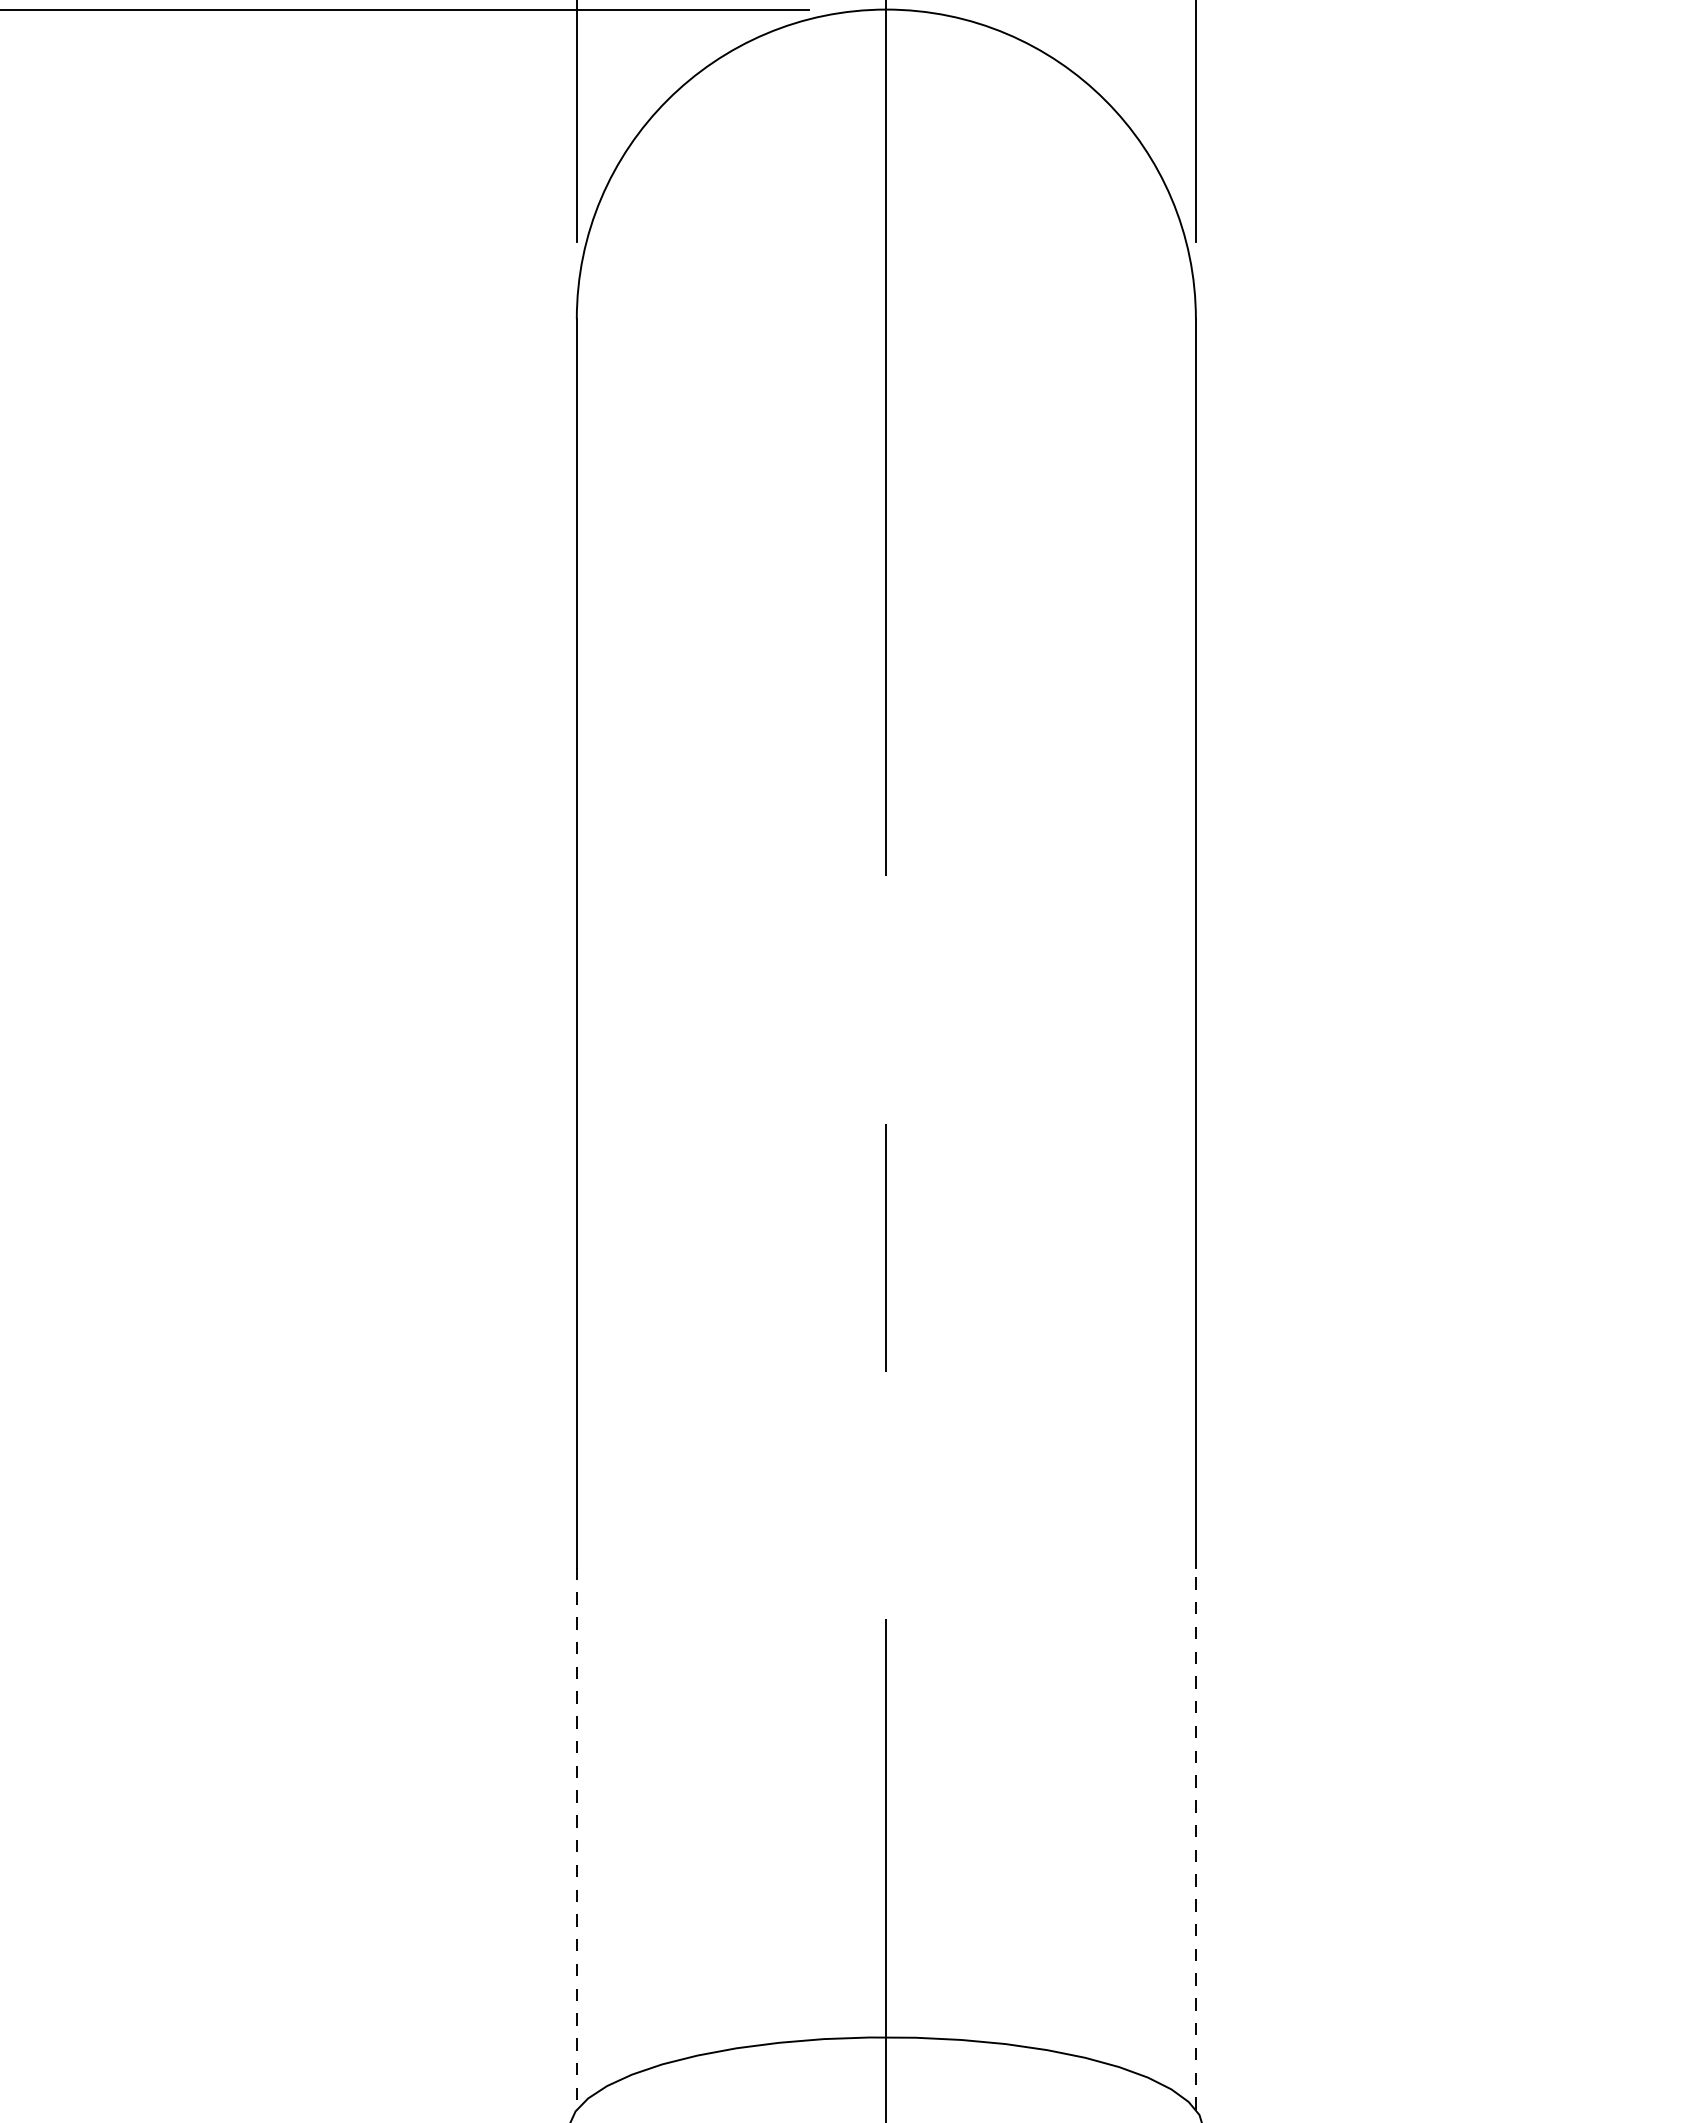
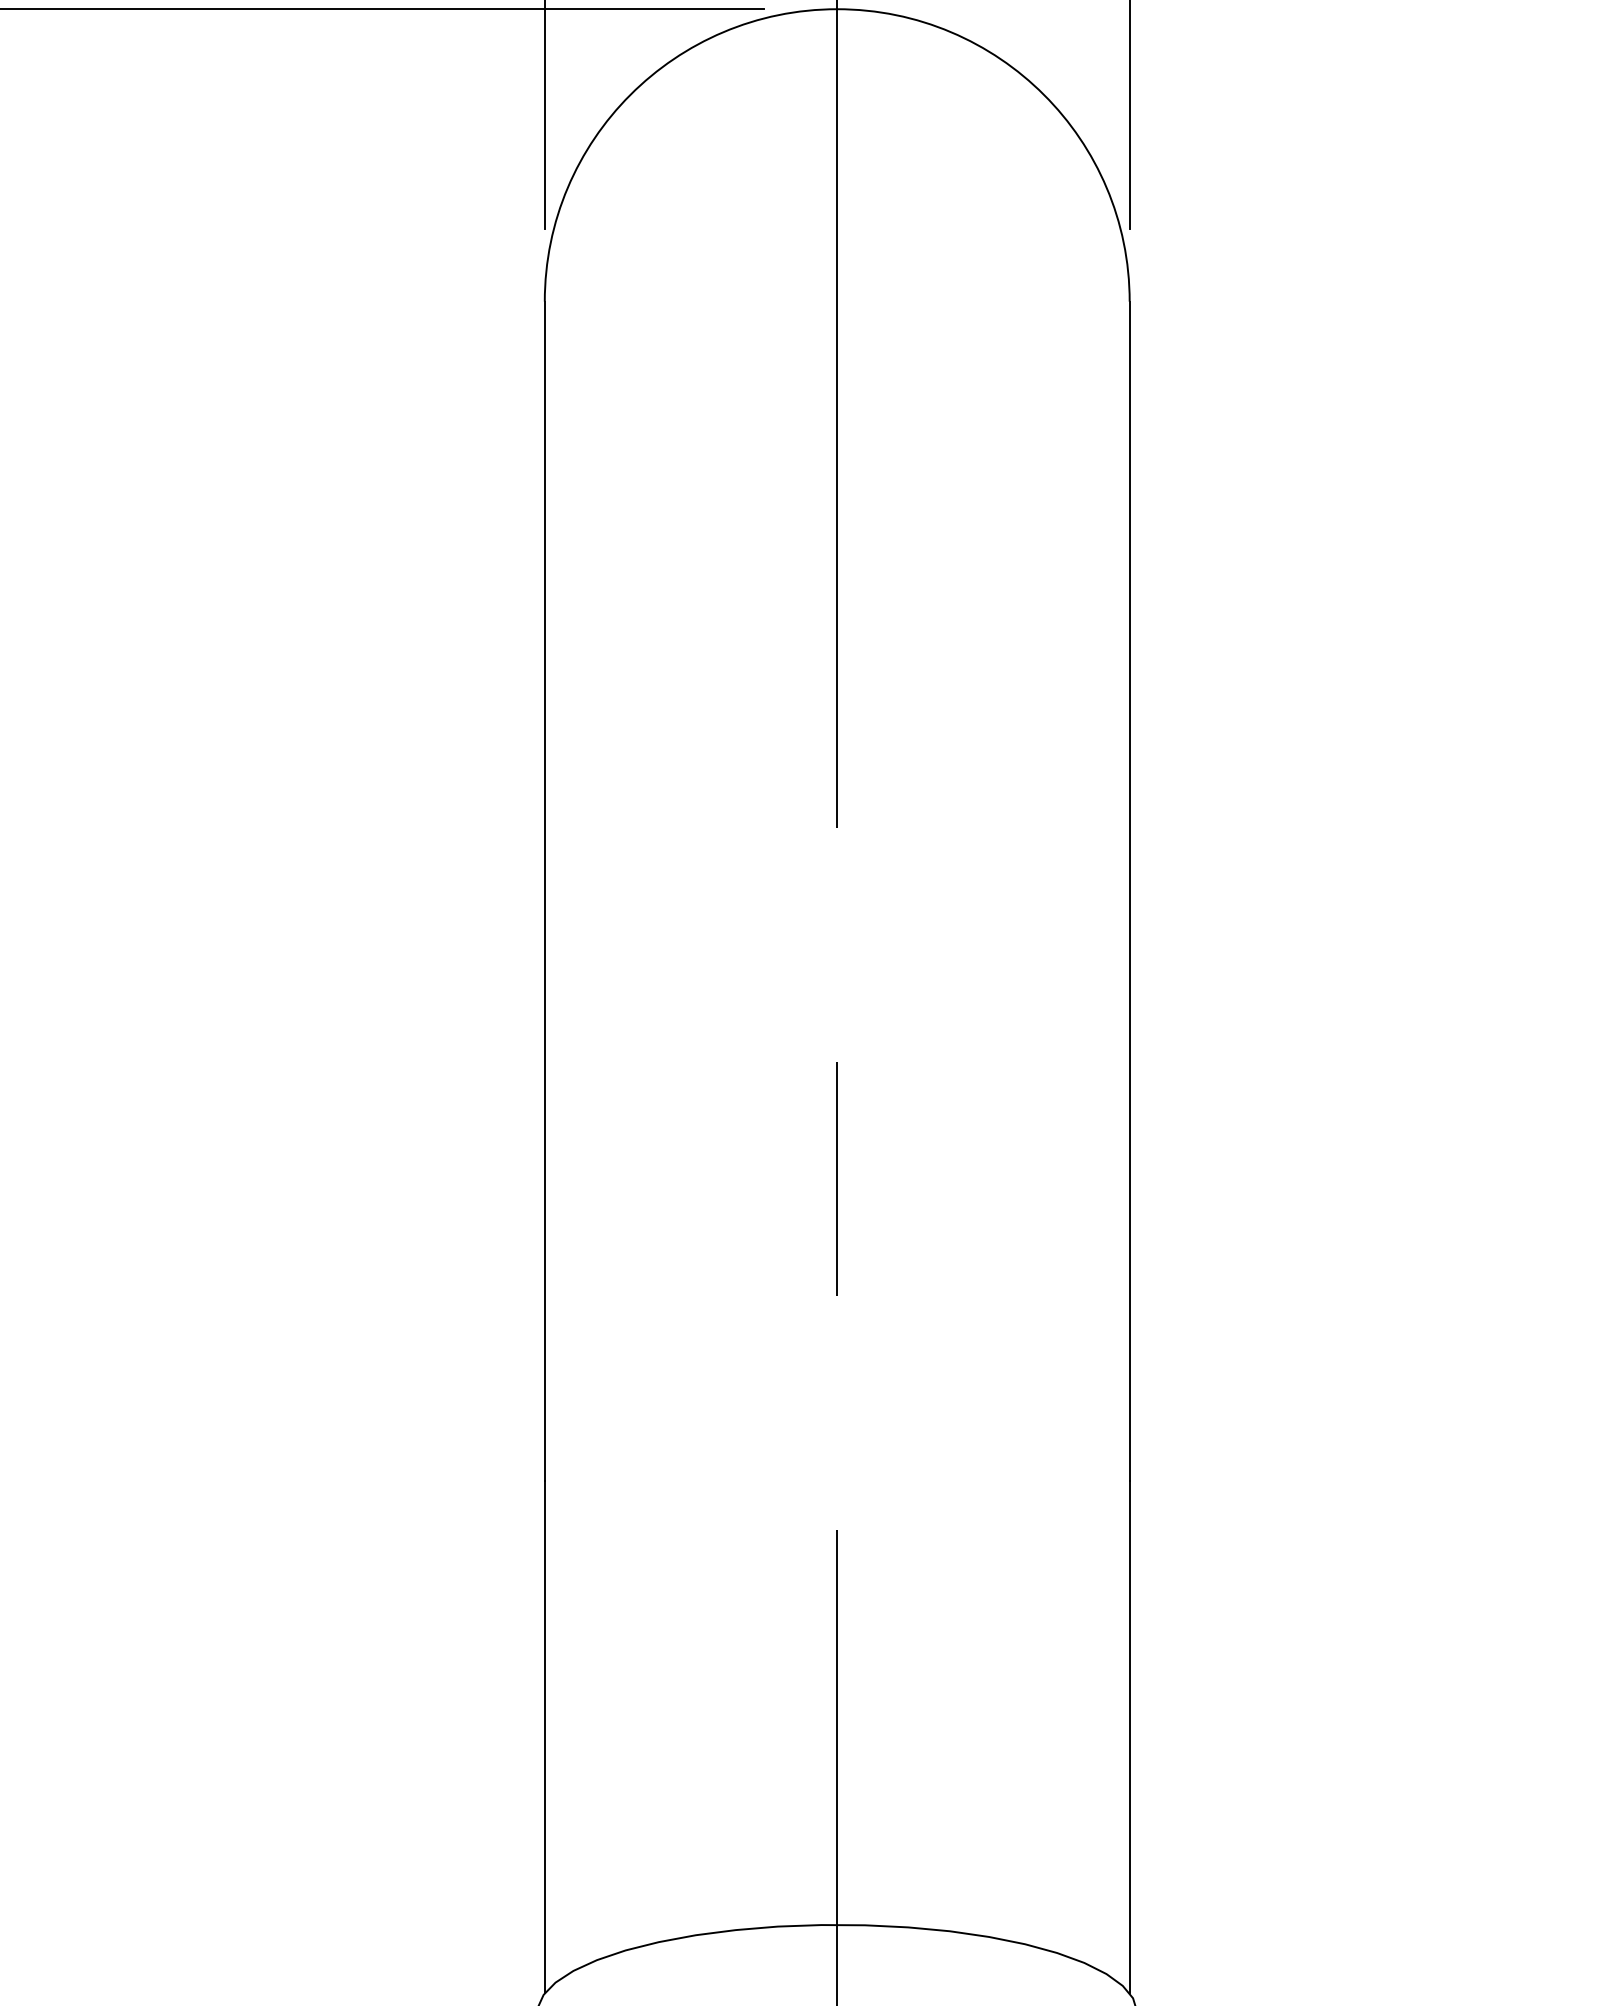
line: (1195, 1837) -> (1129, 1736), dashed -> solid
line: (576, 1838) -> (544, 1737), dashed -> solid

